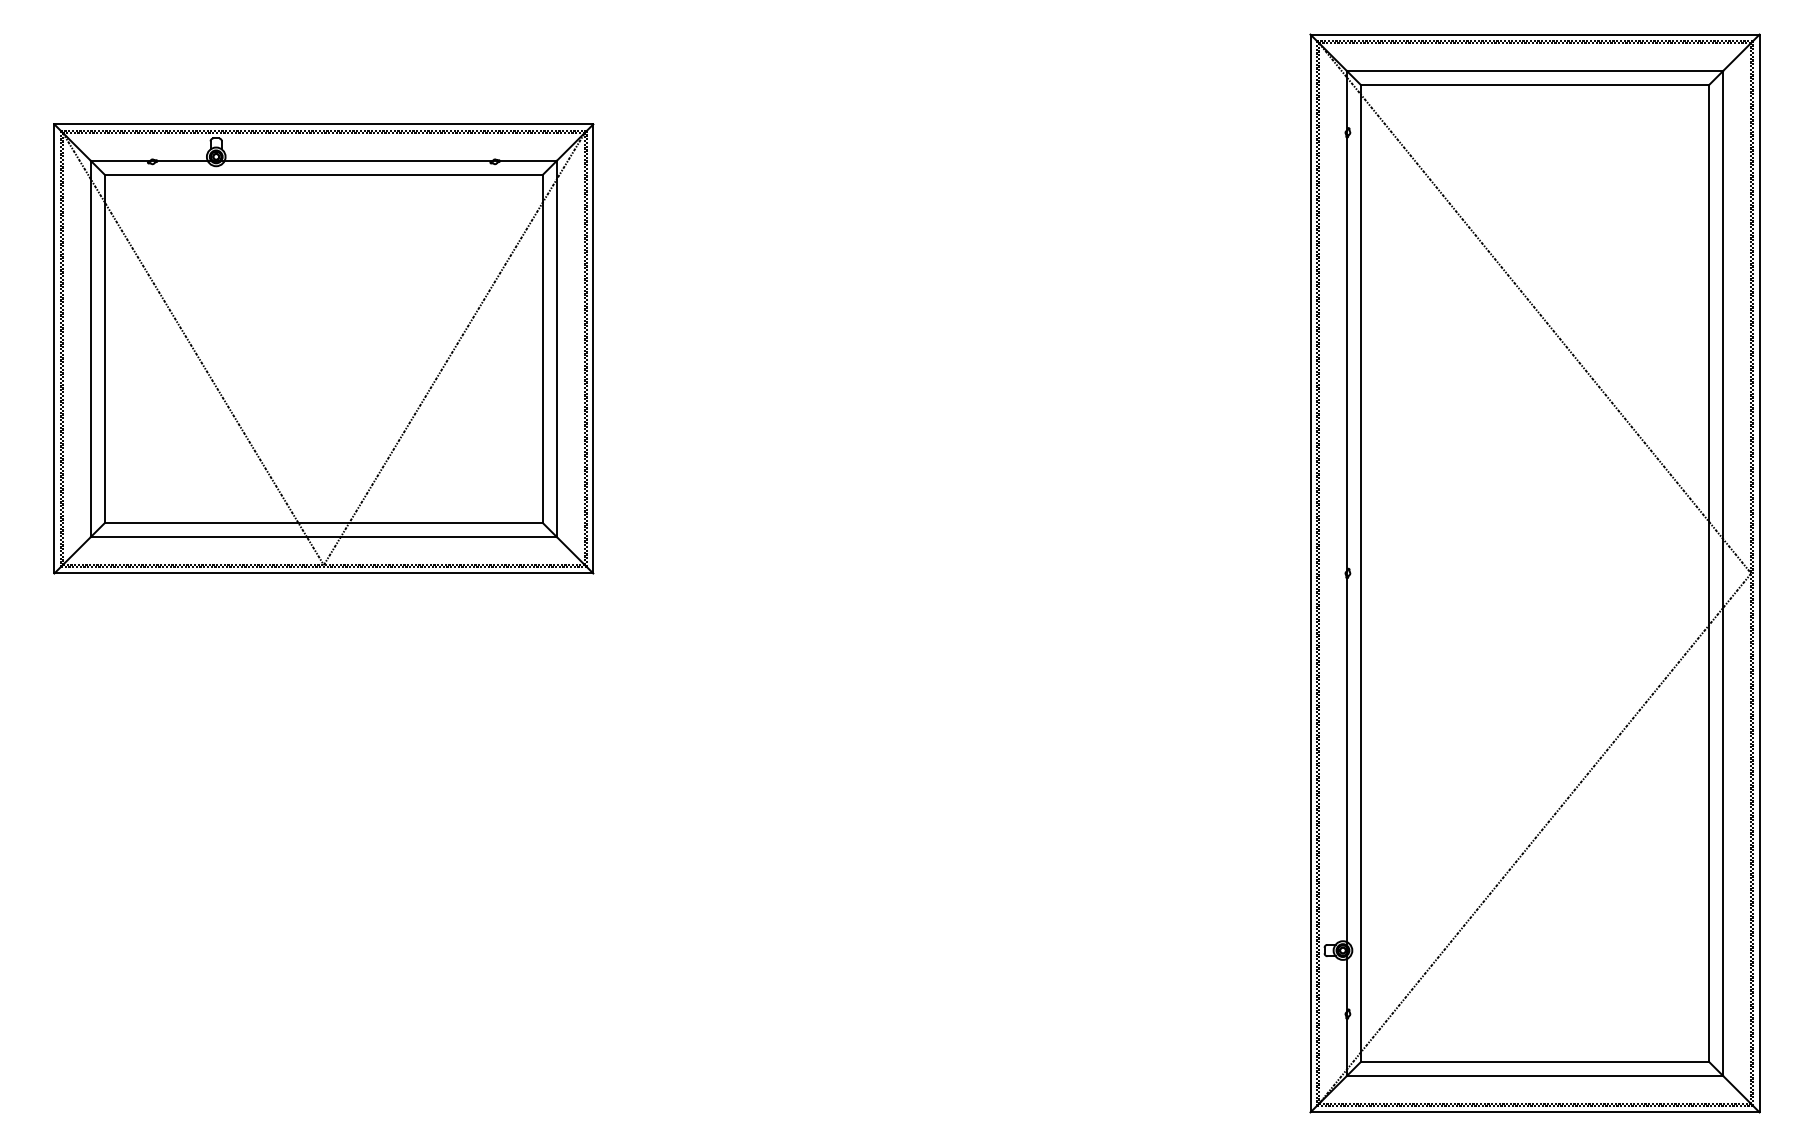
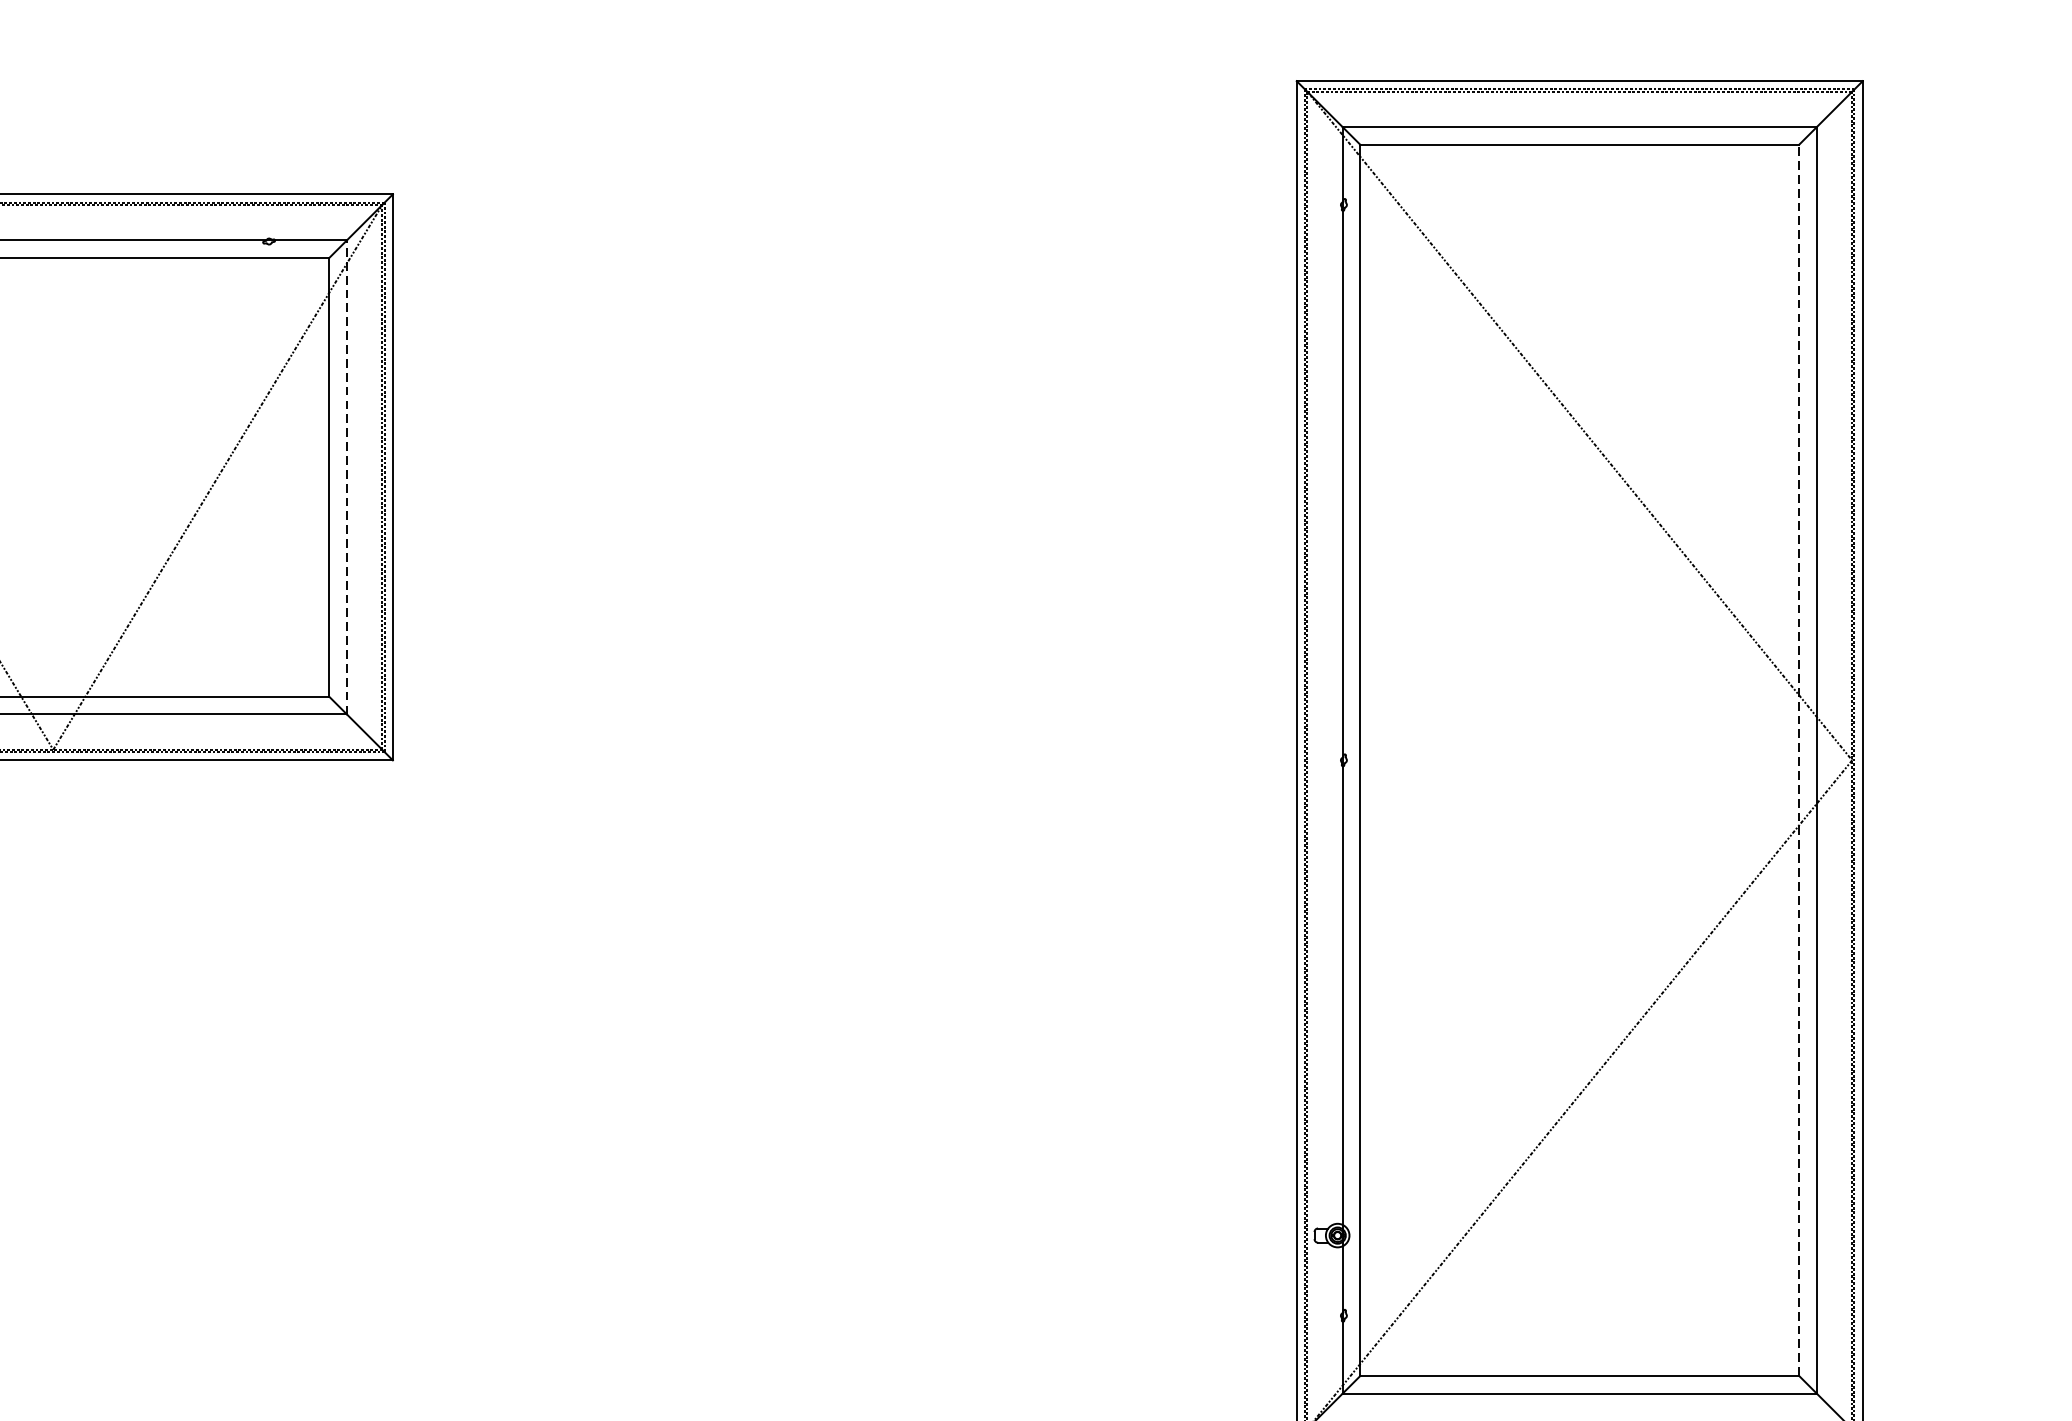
line: (556, 348) -> (346, 476), solid -> dashed
line: (1709, 573) -> (1799, 760), solid -> dashed

